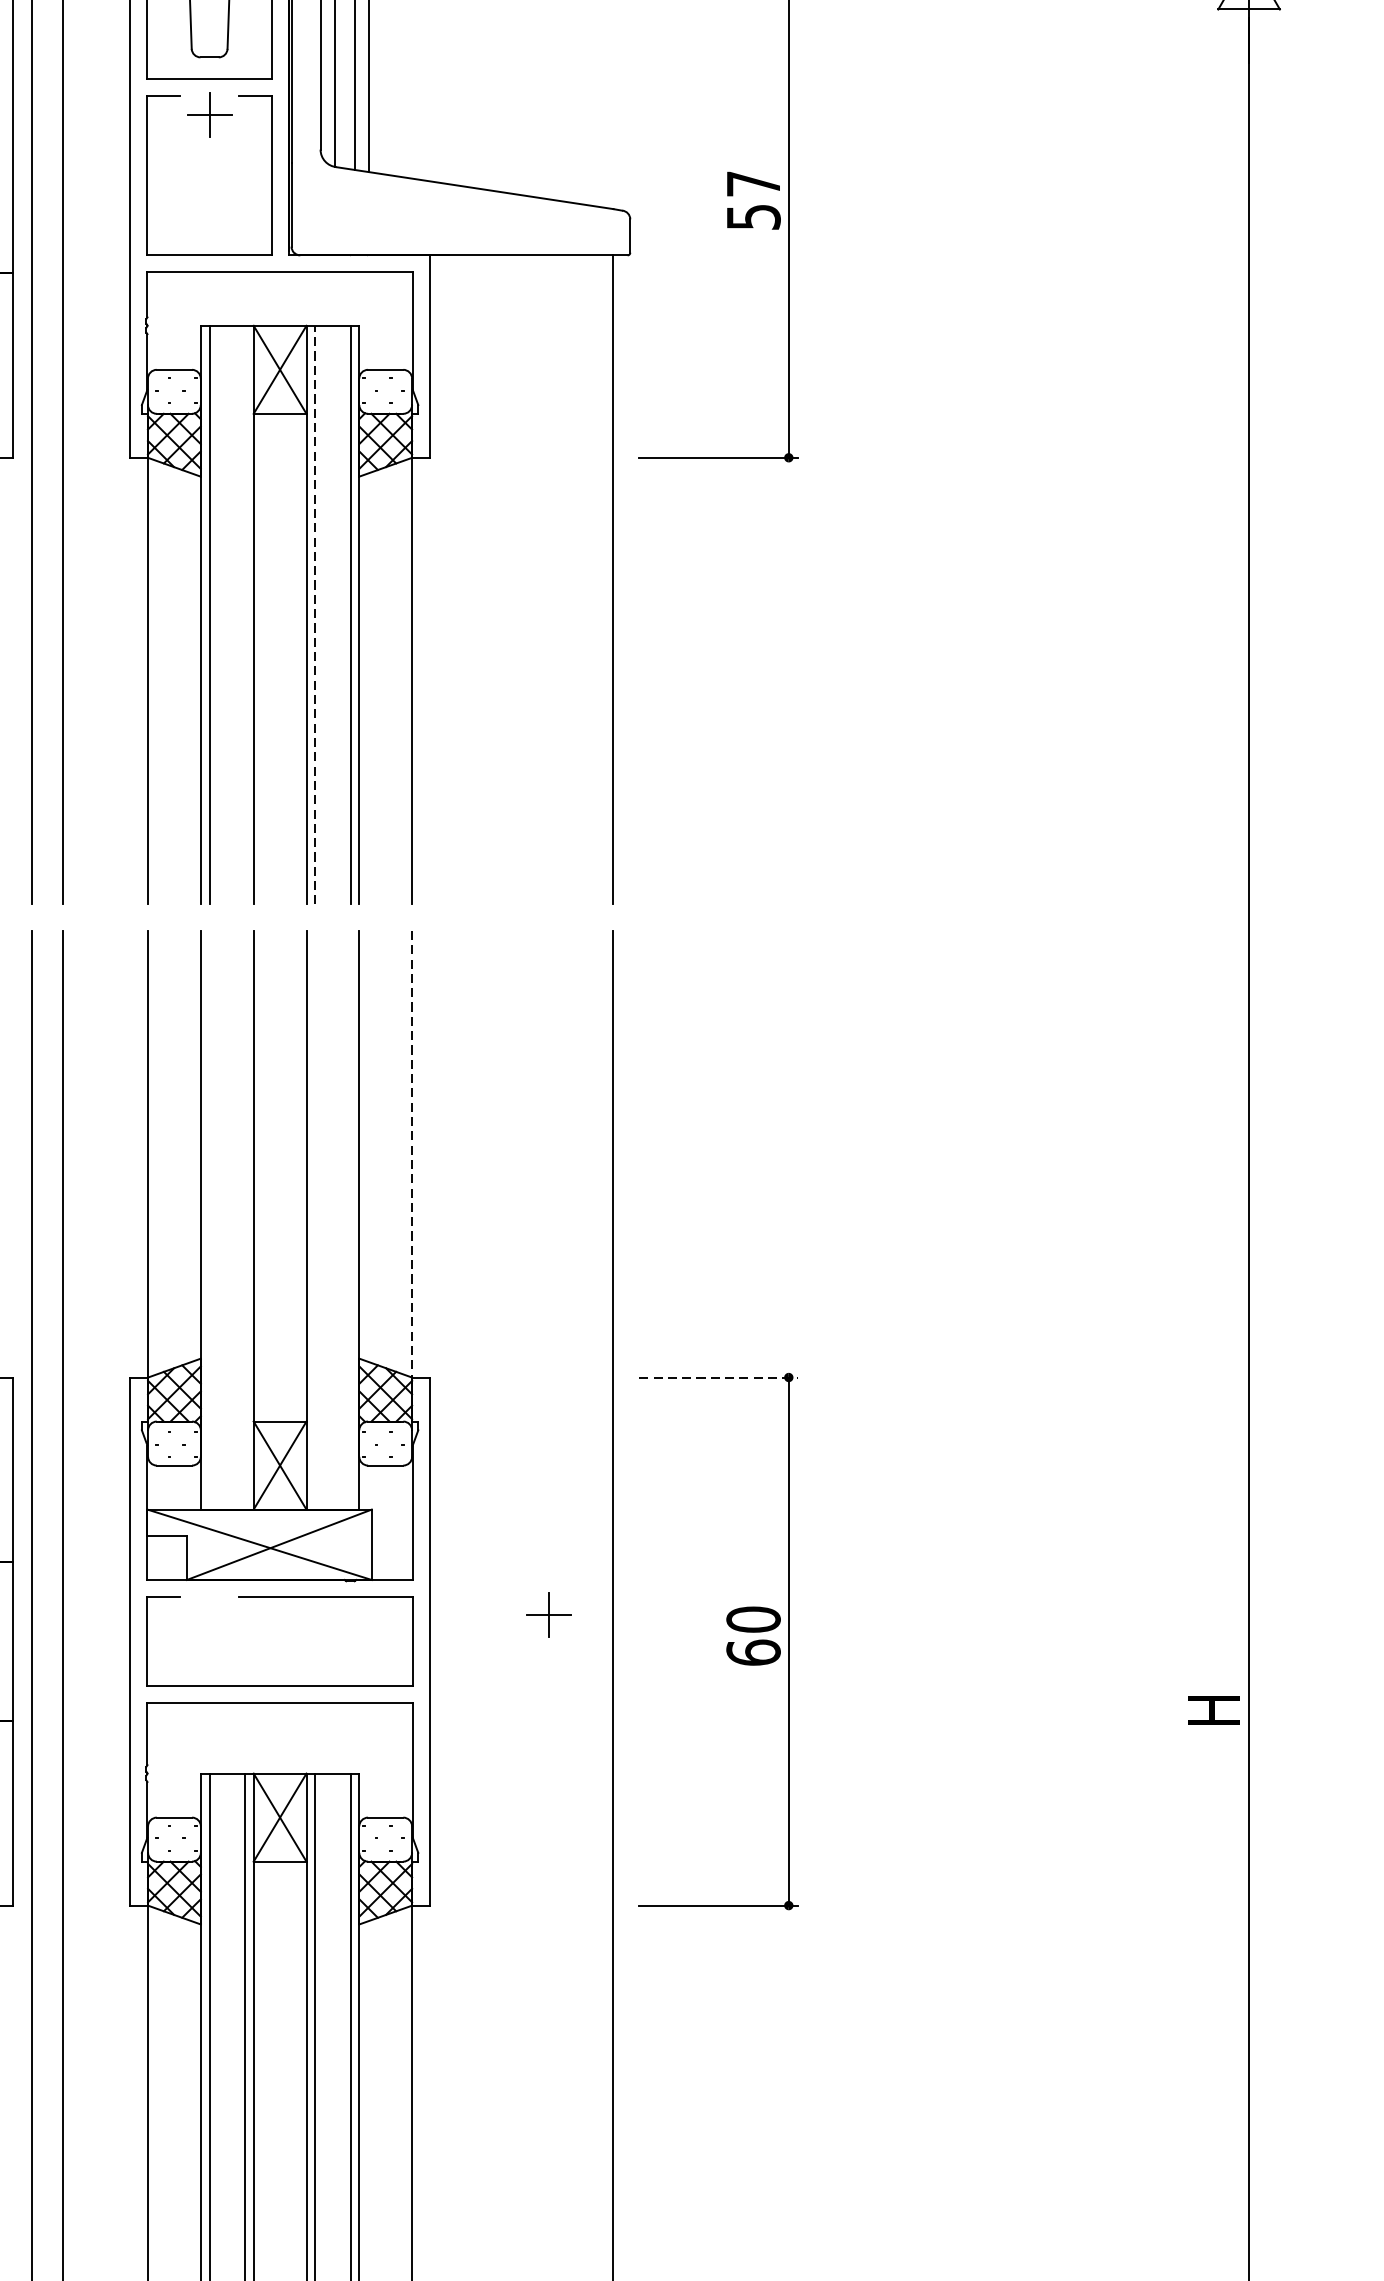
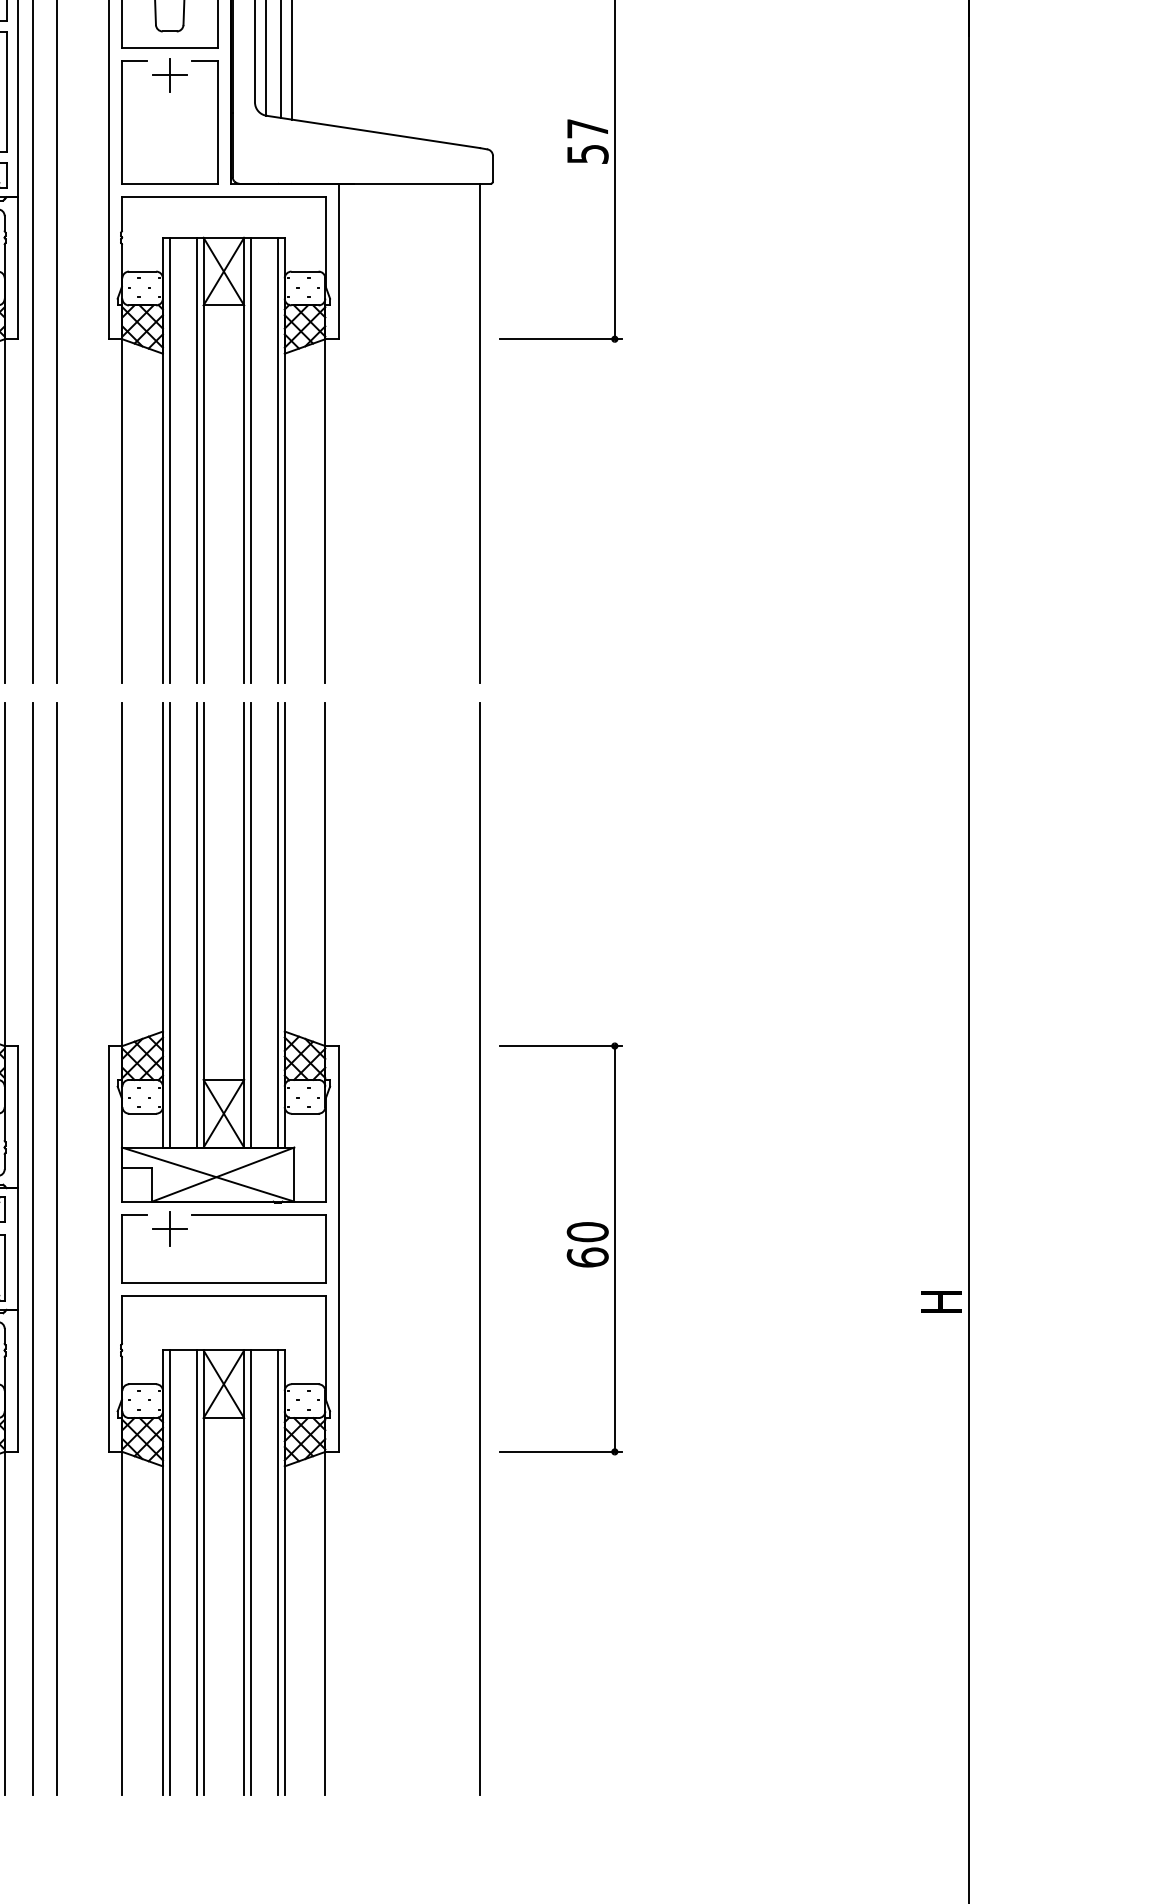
line: (244, 614) -> (196, 459), added
line: (314, 614) -> (250, 459), dashed -> solid
line: (412, 1156) -> (325, 876), dashed -> solid
line: (209, 1219) -> (169, 924), added
line: (244, 1219) -> (196, 924), added
line: (314, 1219) -> (250, 924), added
line: (349, 1219) -> (277, 924), added
line: (718, 1378) -> (560, 1046), dashed -> solid
part: (548, 1614) -> (169, 1228), moved

